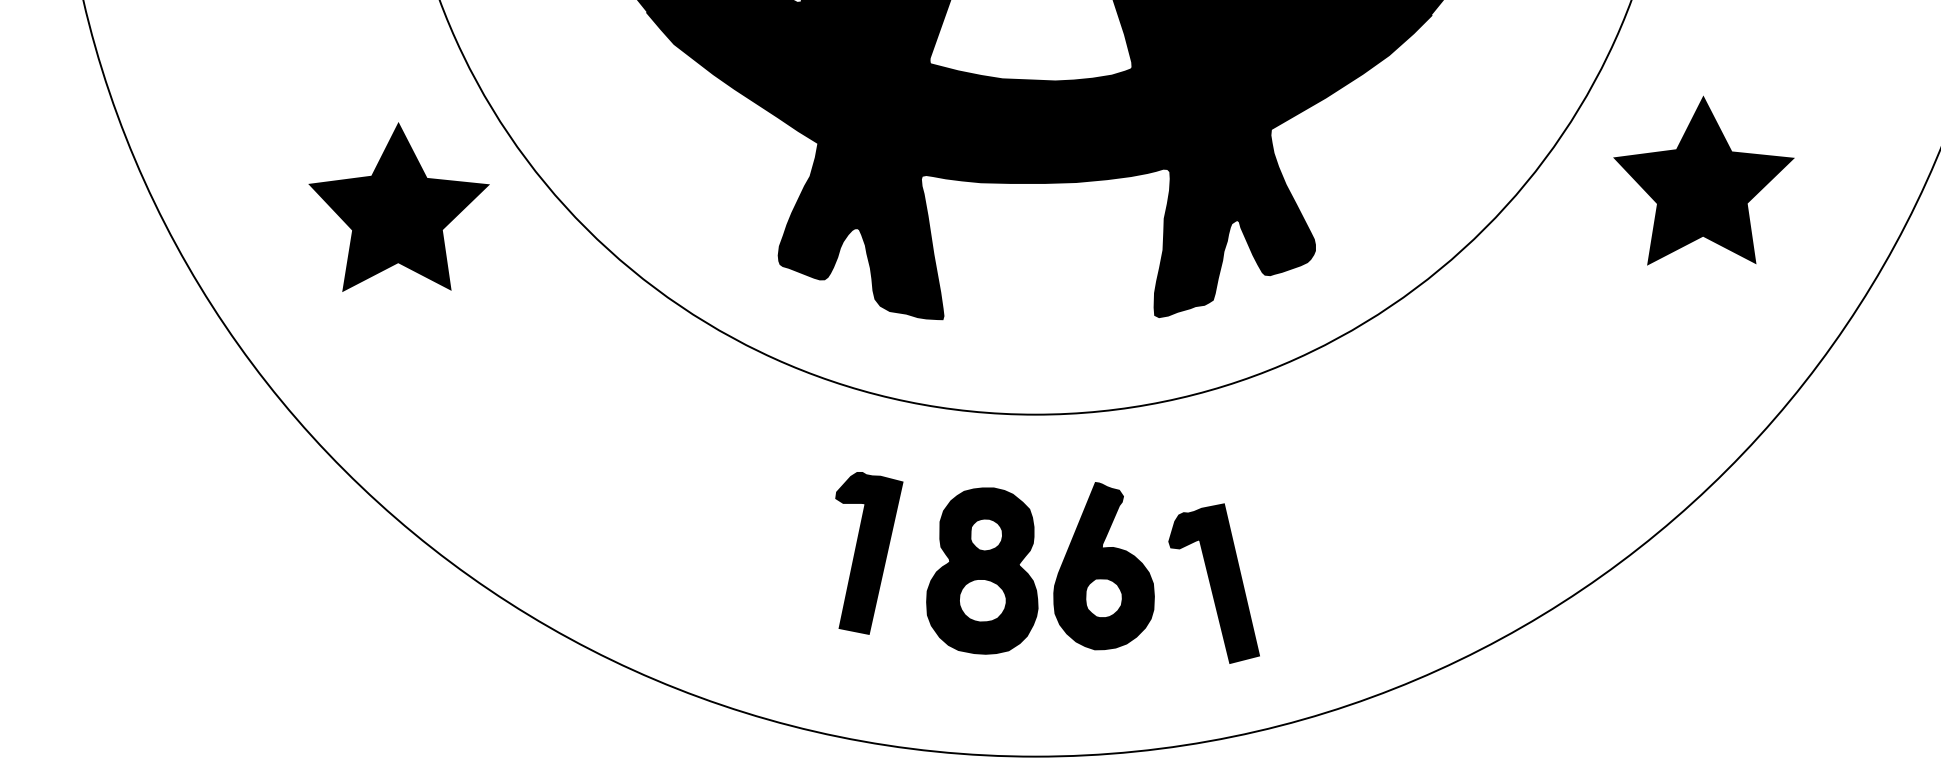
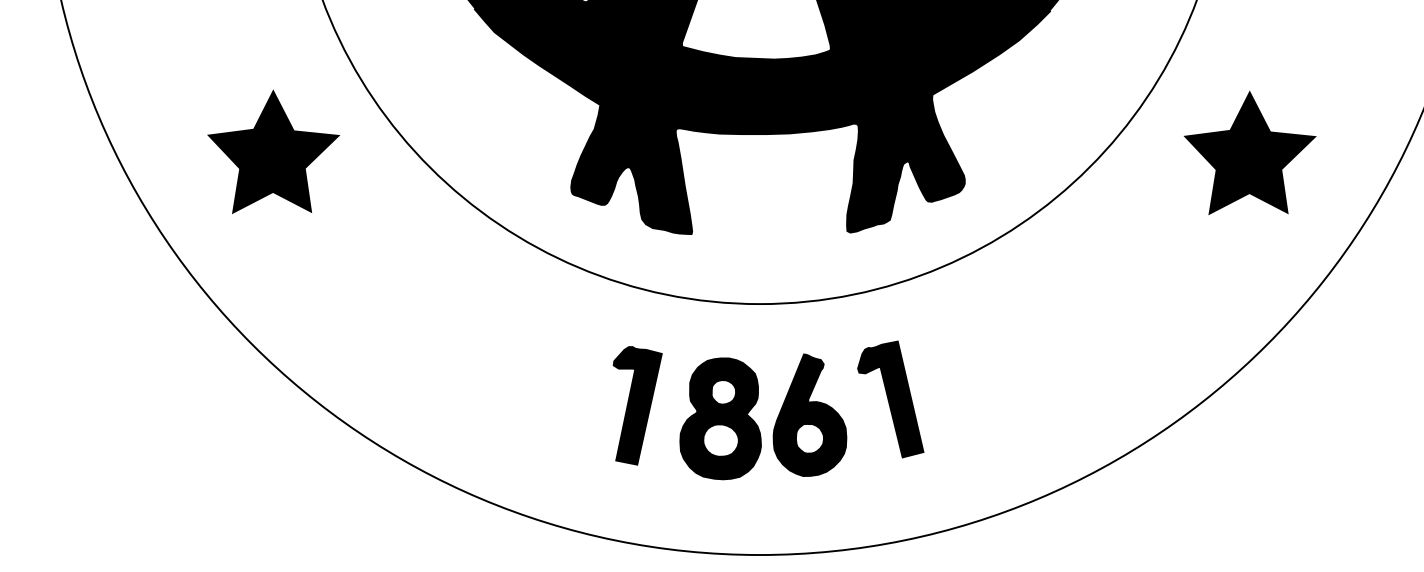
part: (1703, 180) -> (1249, 152), moved
part: (398, 206) -> (273, 151), moved
part: (1213, 583) -> (890, 399), moved

